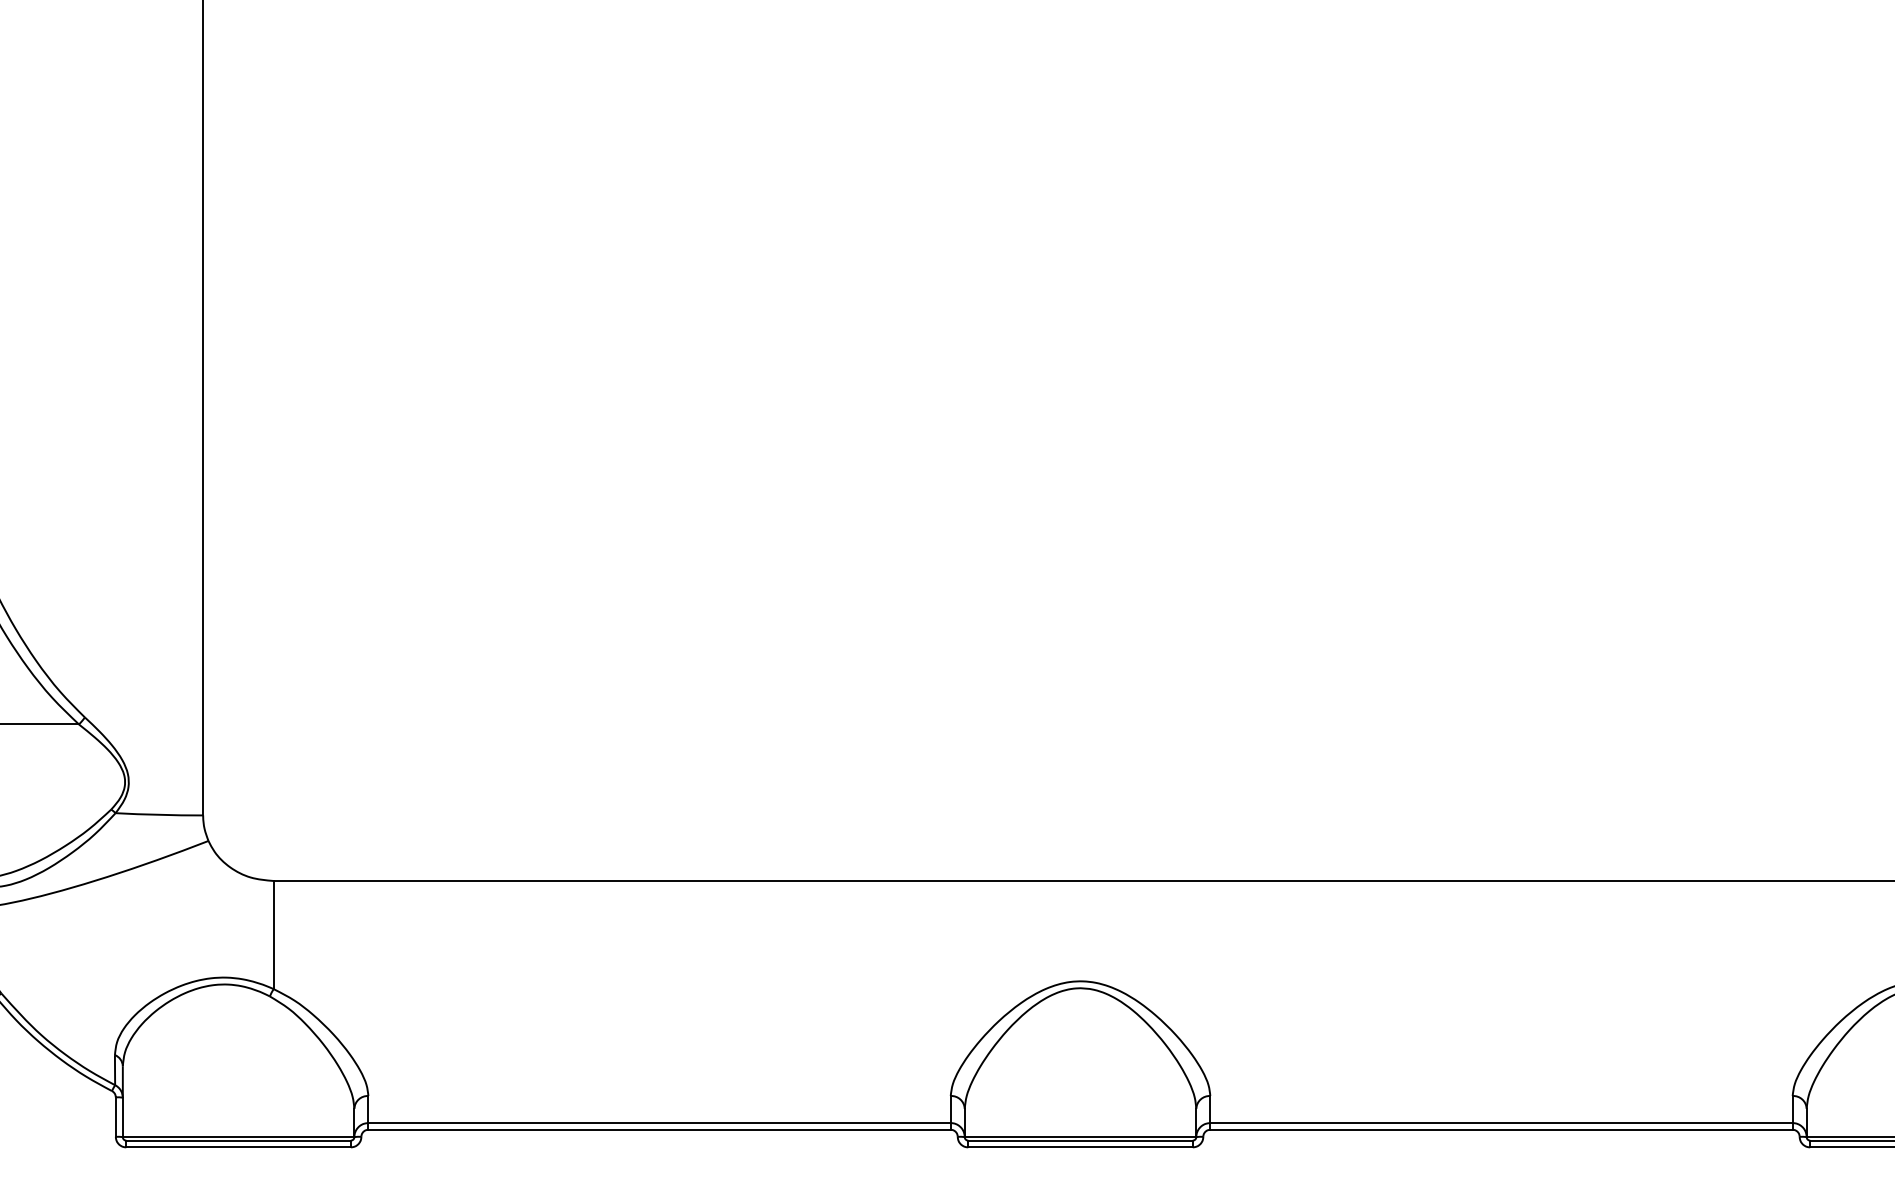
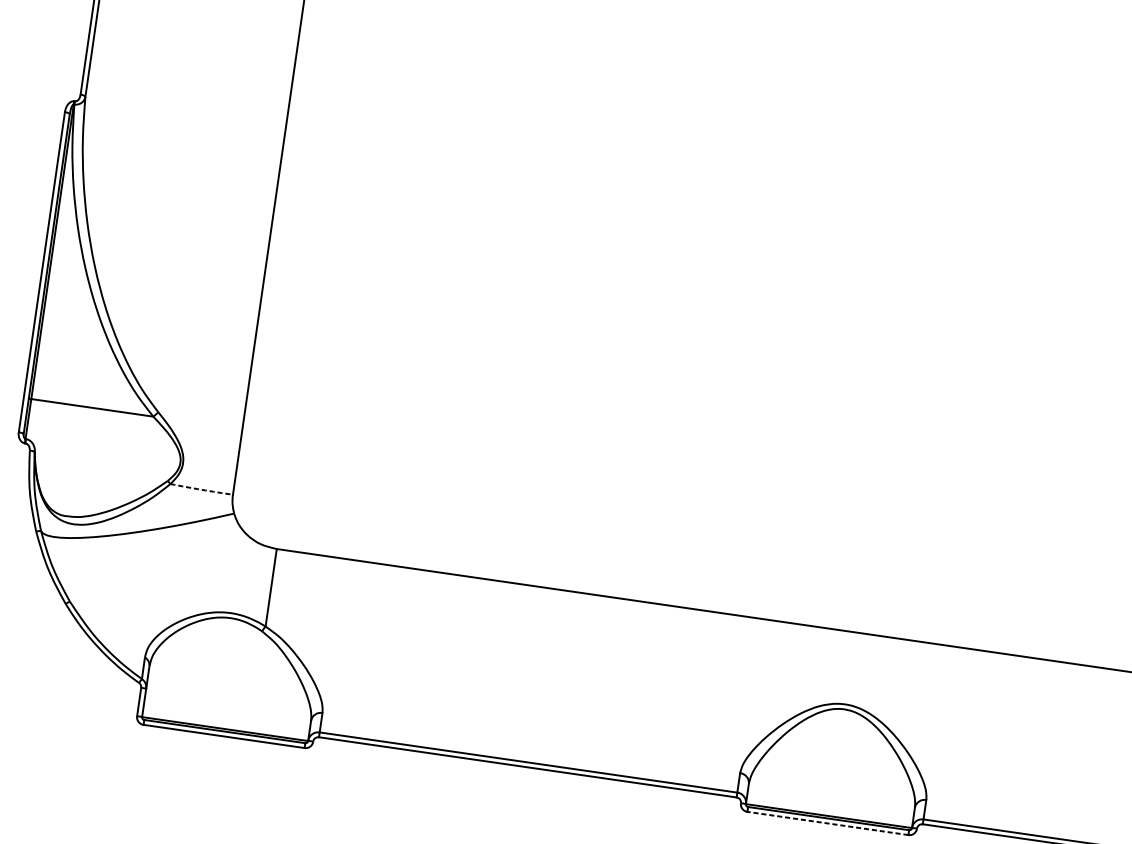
arc: (159, 814) -> (201, 489), solid -> dashed
line: (1080, 1147) -> (827, 823), solid -> dashed

